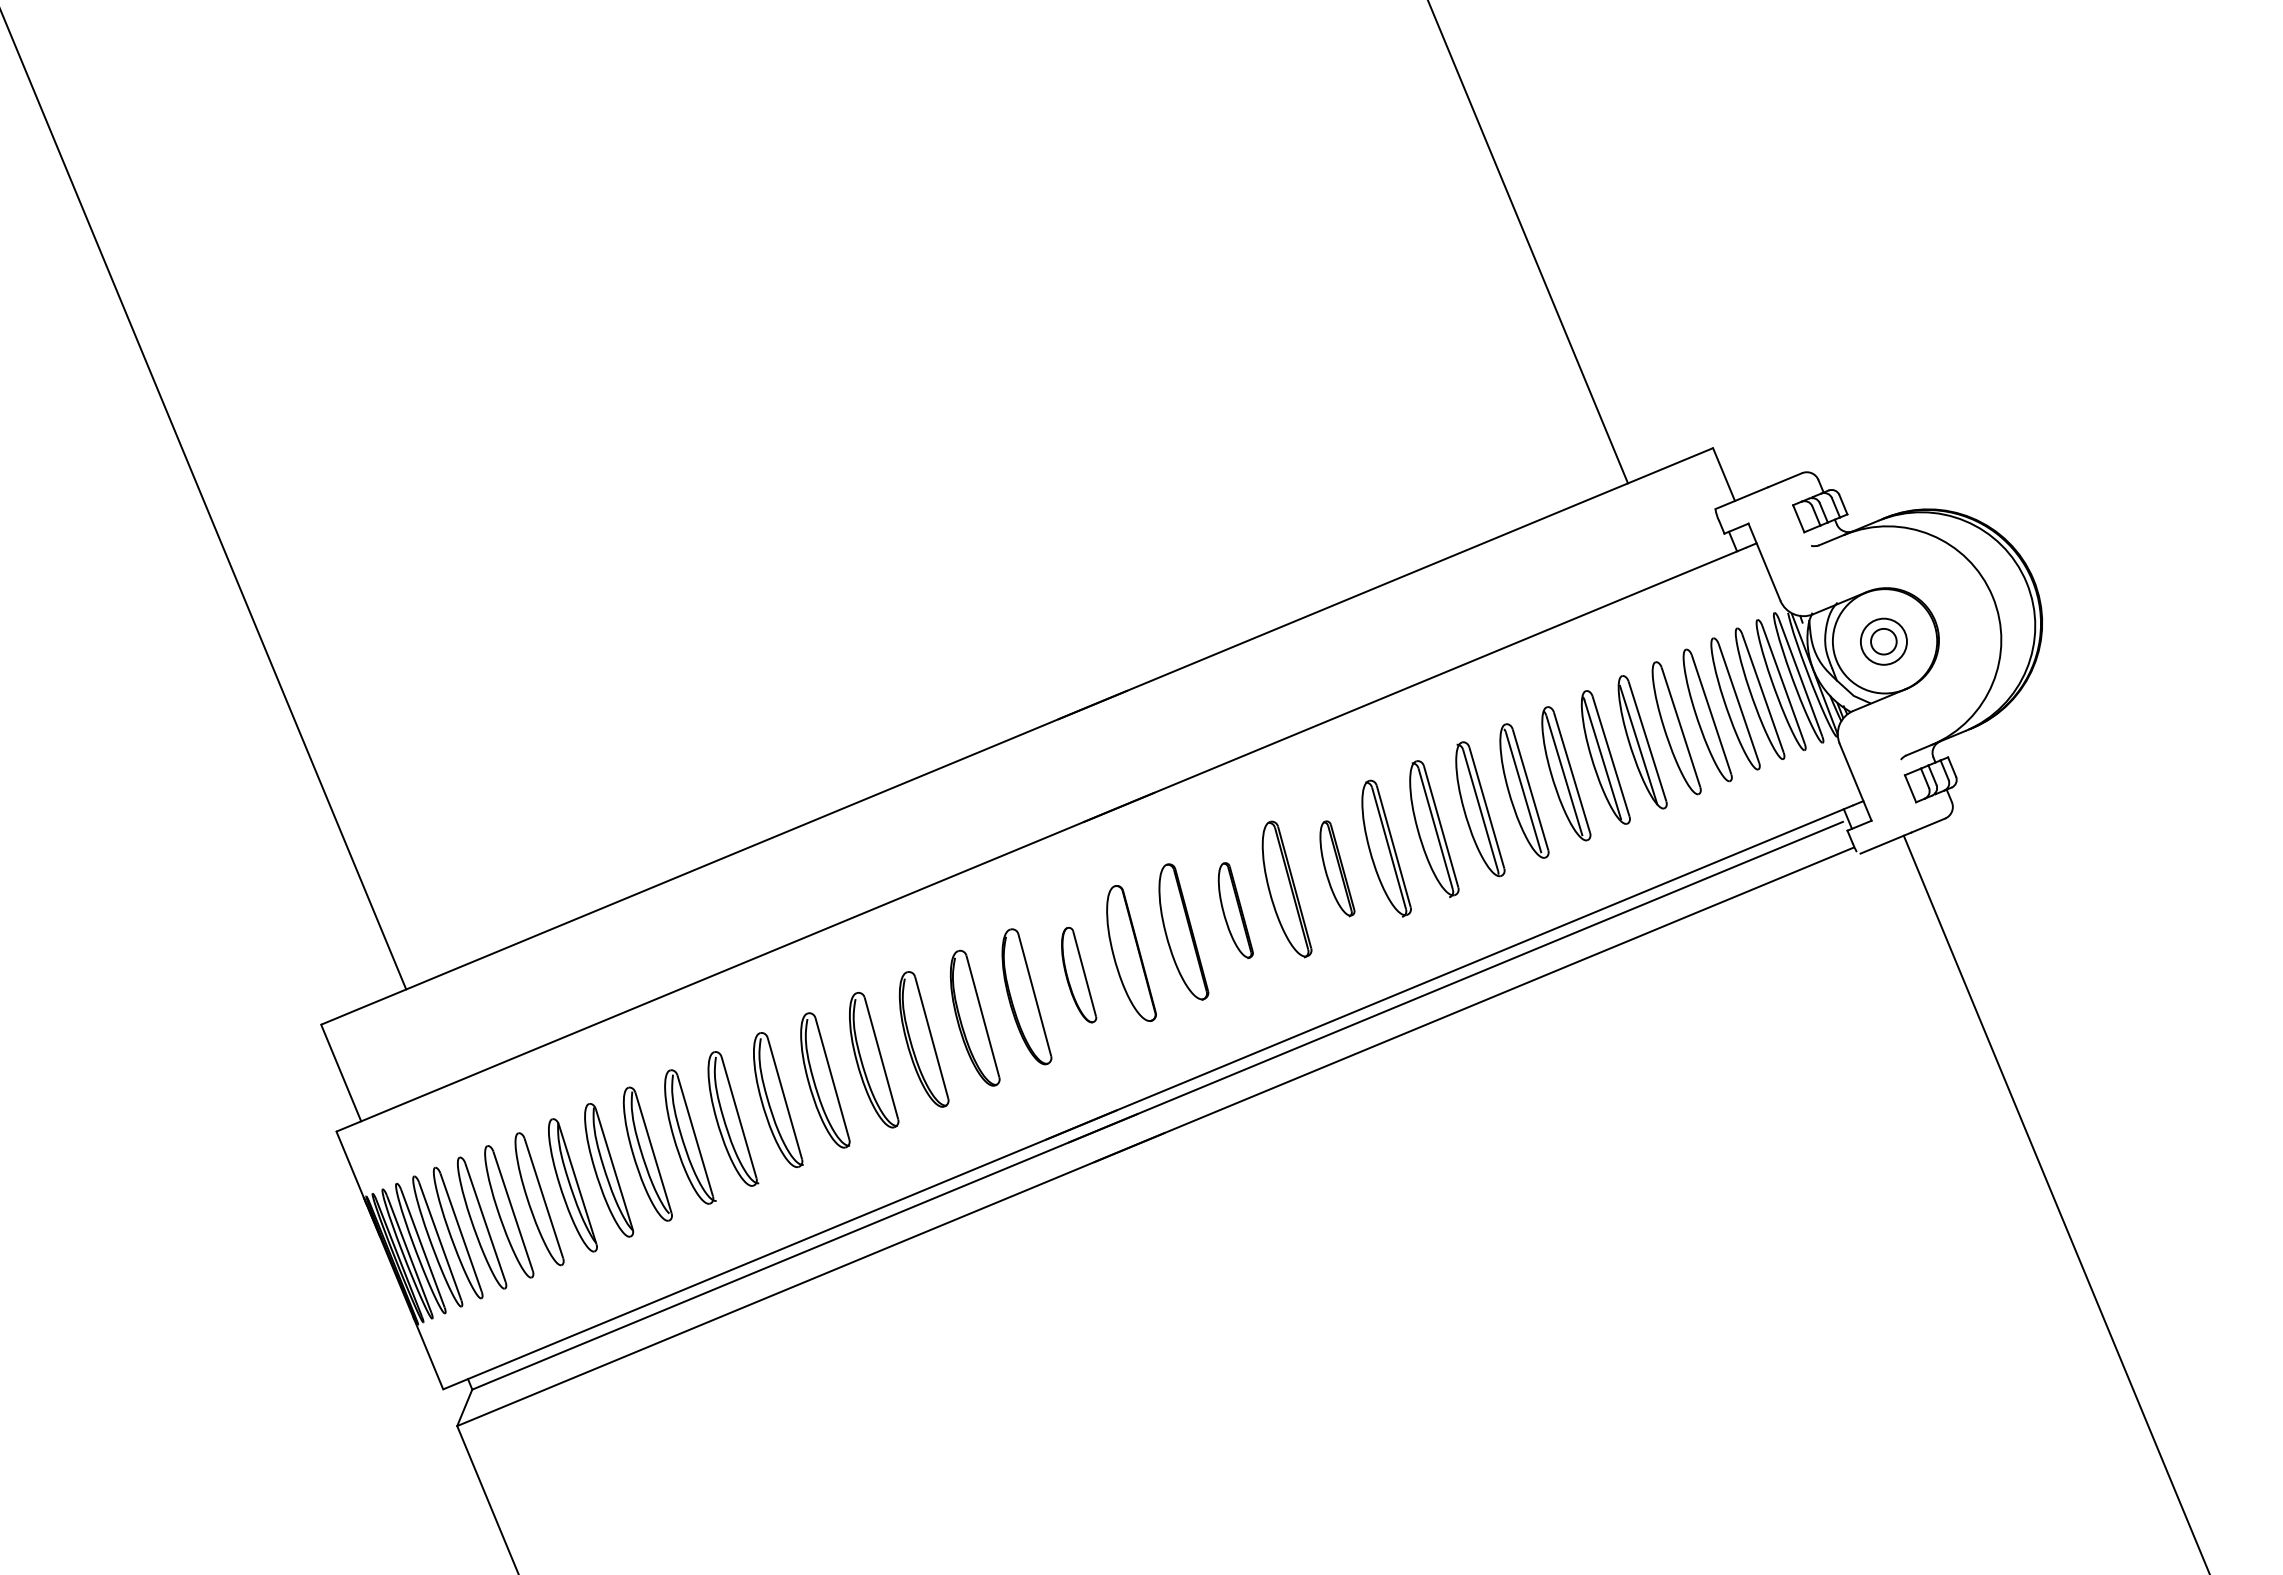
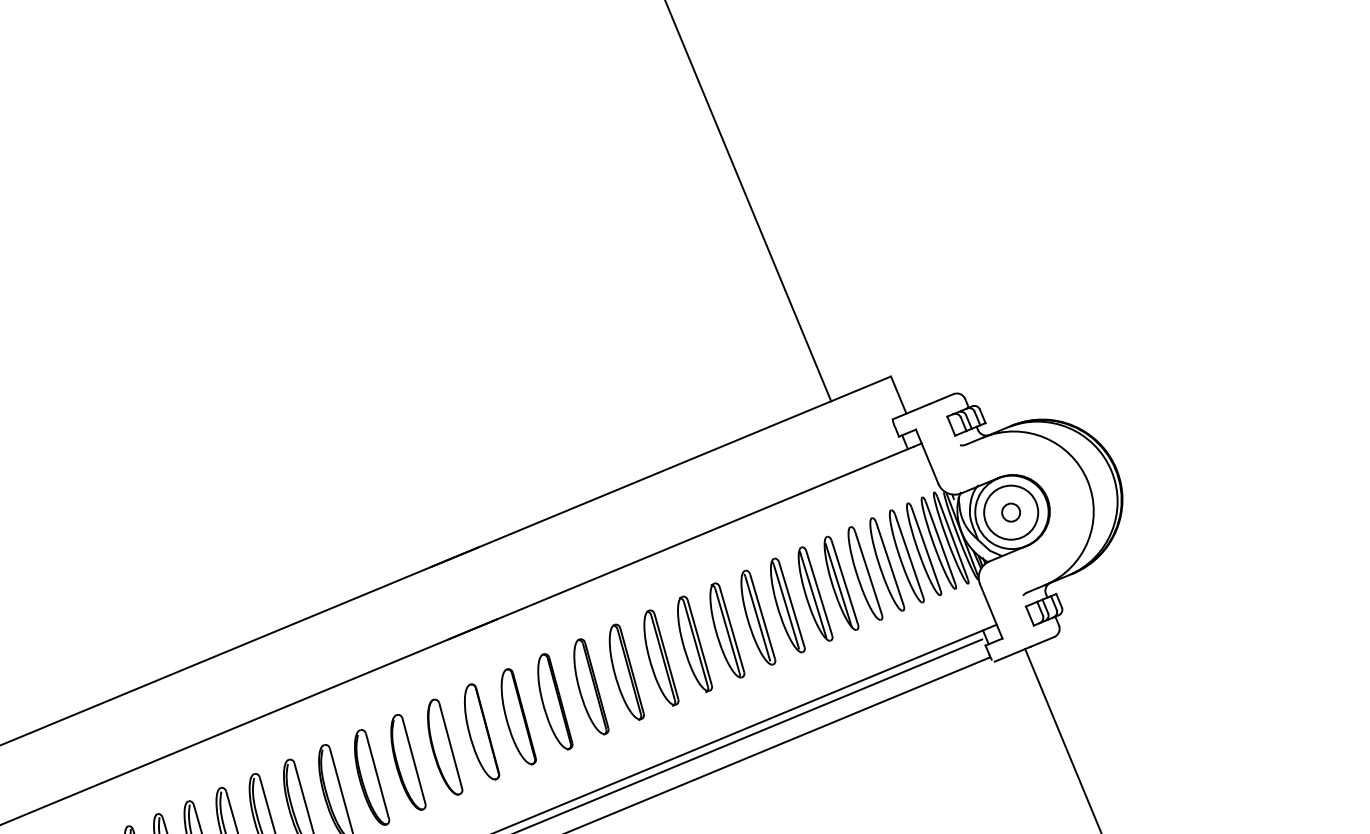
circle: (1883, 641) -> (1010, 512), size x1.67
part: (1337, 868) -> (626, 672), size x1.43
part: (1235, 910) -> (555, 701), size x1.43
part: (1078, 974) -> (444, 746), size x1.43

